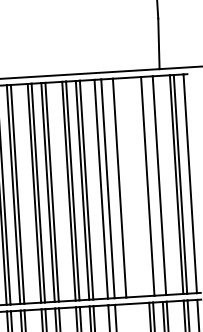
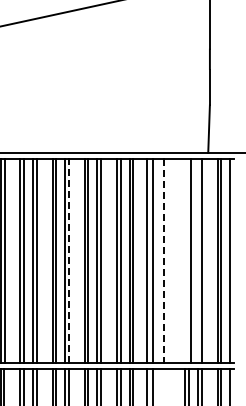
line: (119, 188) -> (164, 261), solid -> dashed
line: (18, 193) -> (69, 260), solid -> dashed

